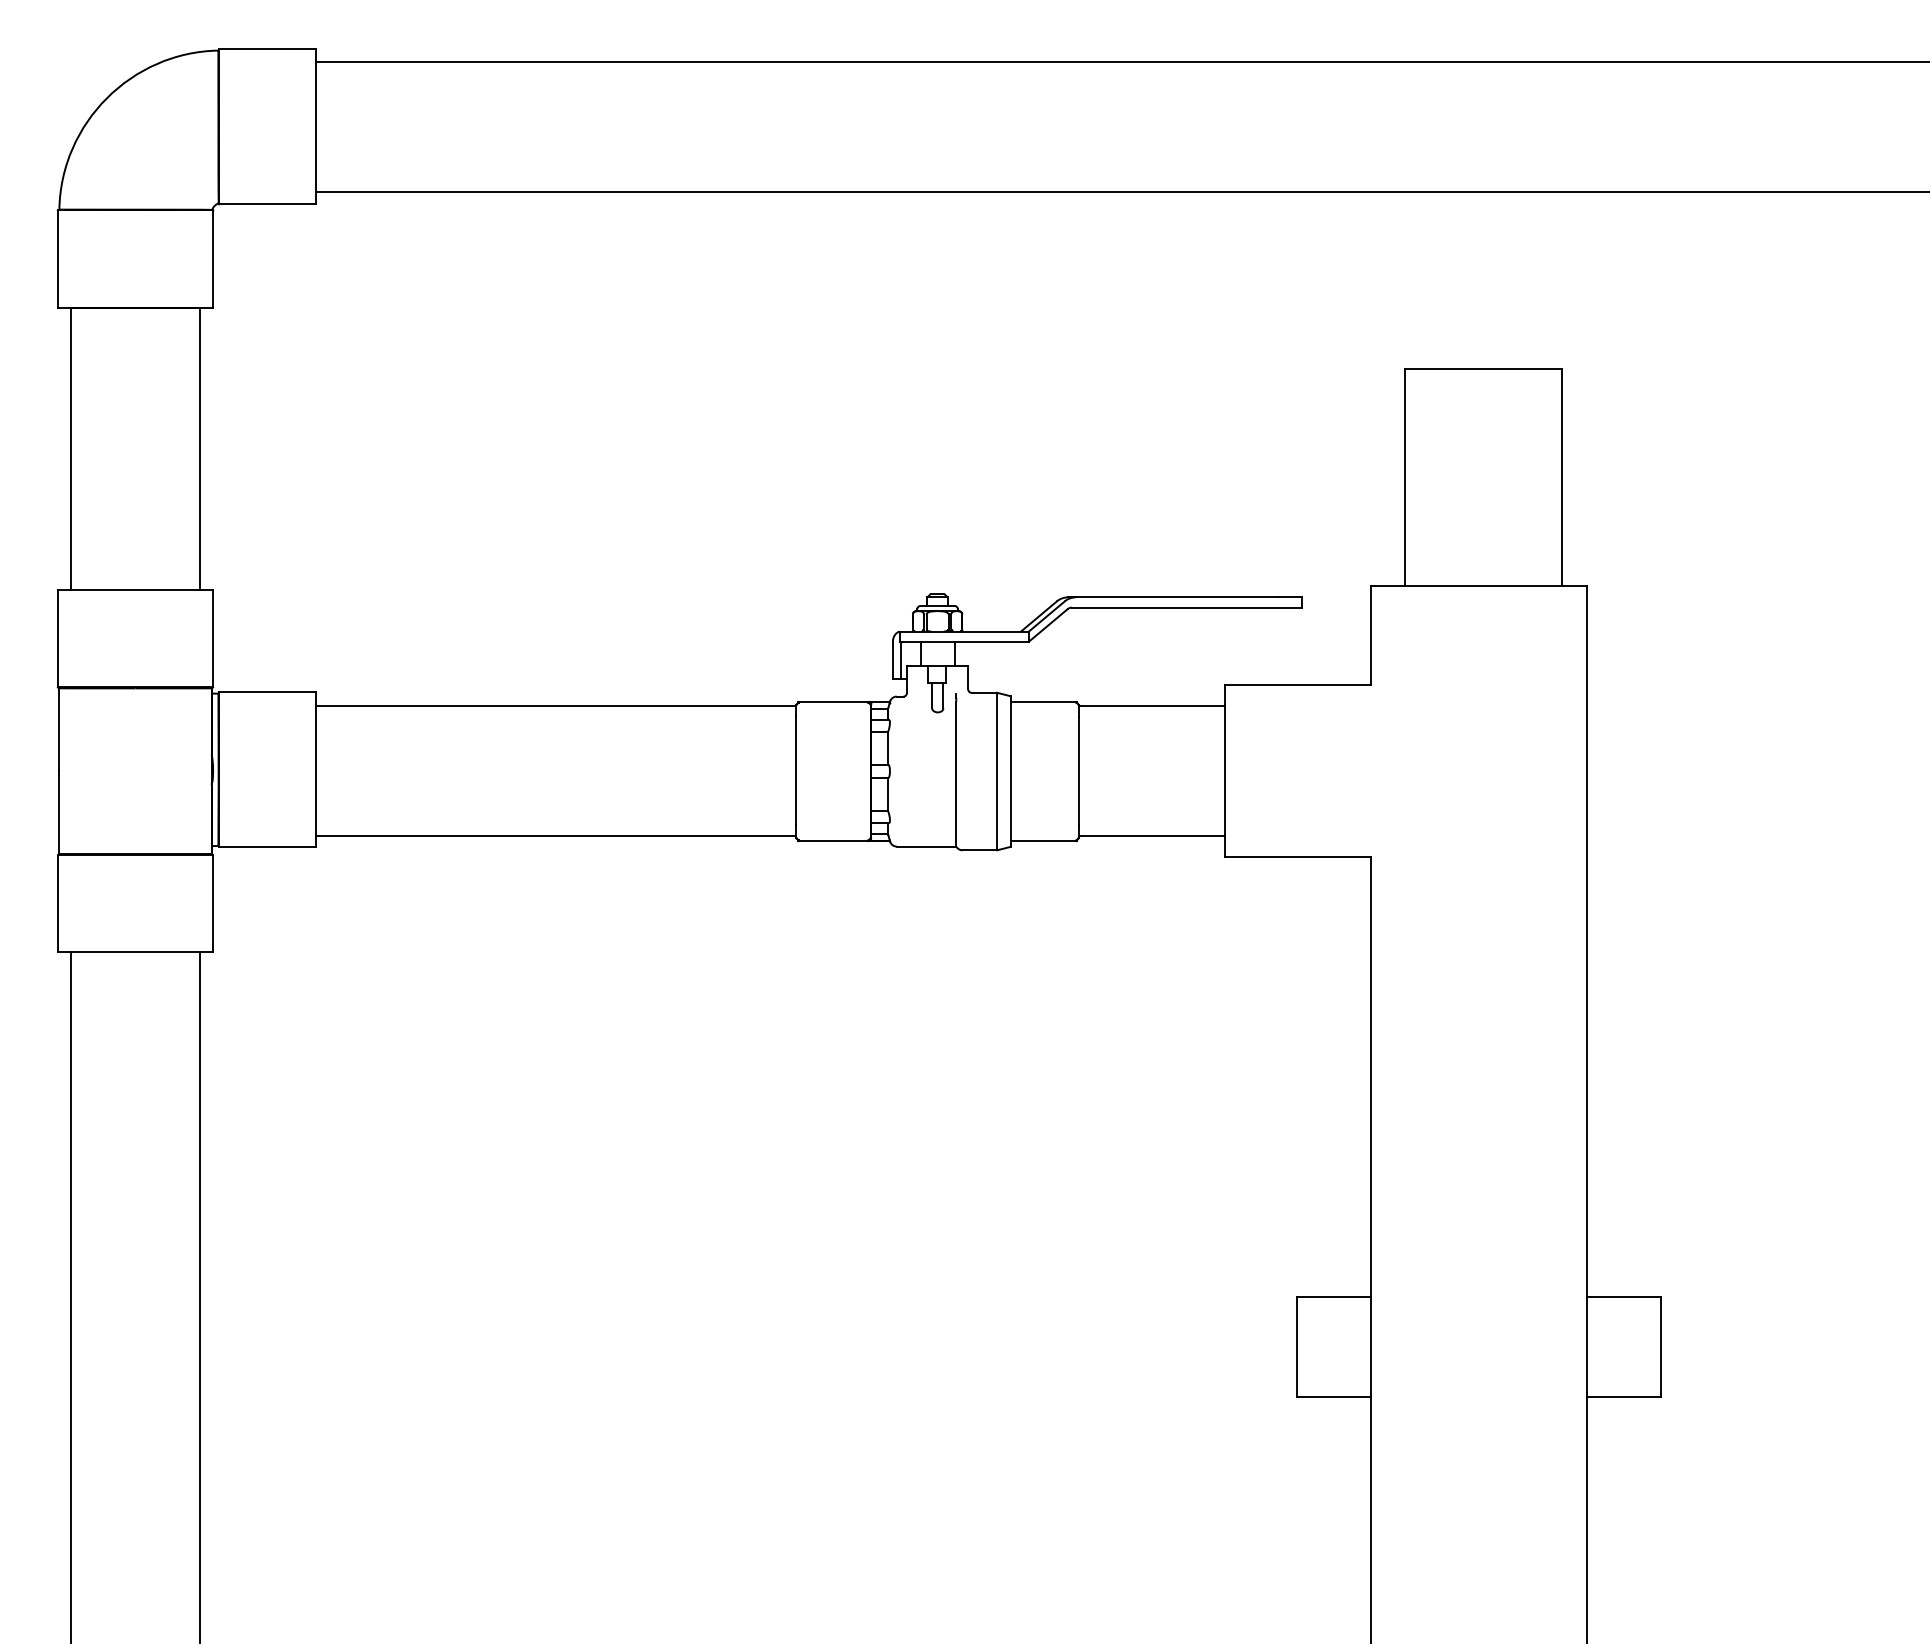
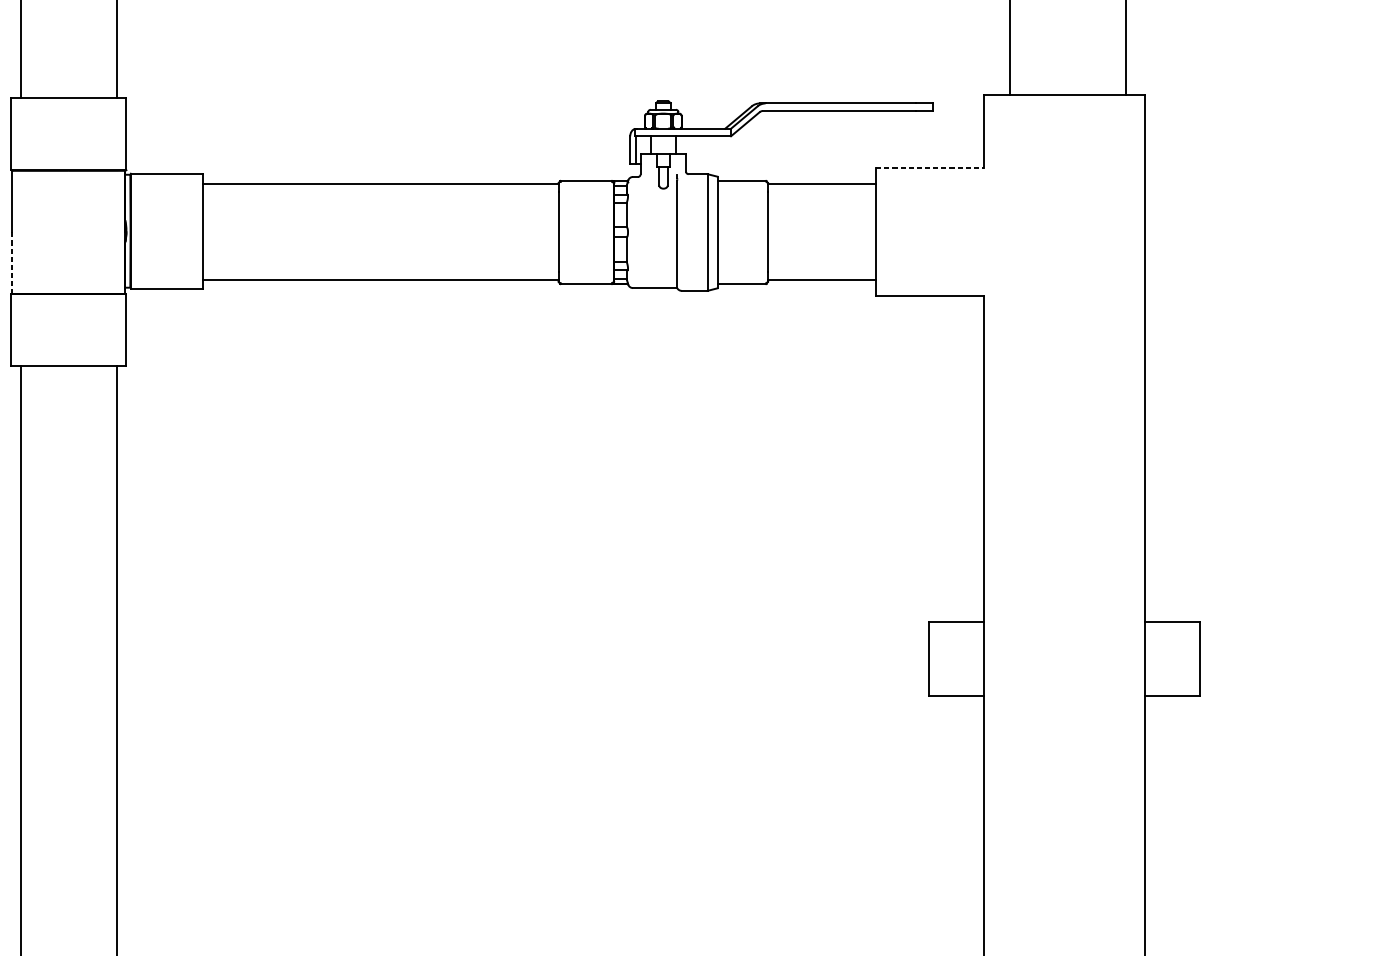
line: (1297, 685) -> (930, 168), solid -> dashed
line: (59, 813) -> (12, 263), solid -> dashed

